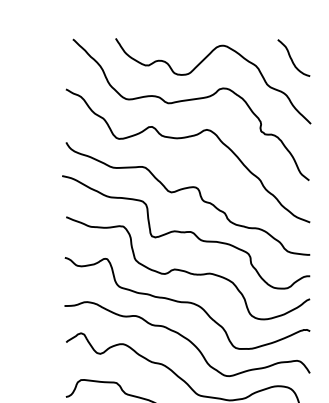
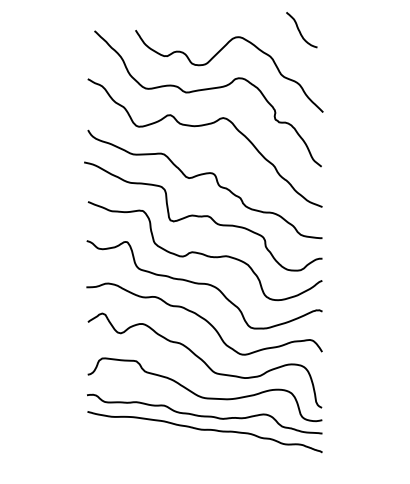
curve: (292, 58) -> (300, 30), moved

